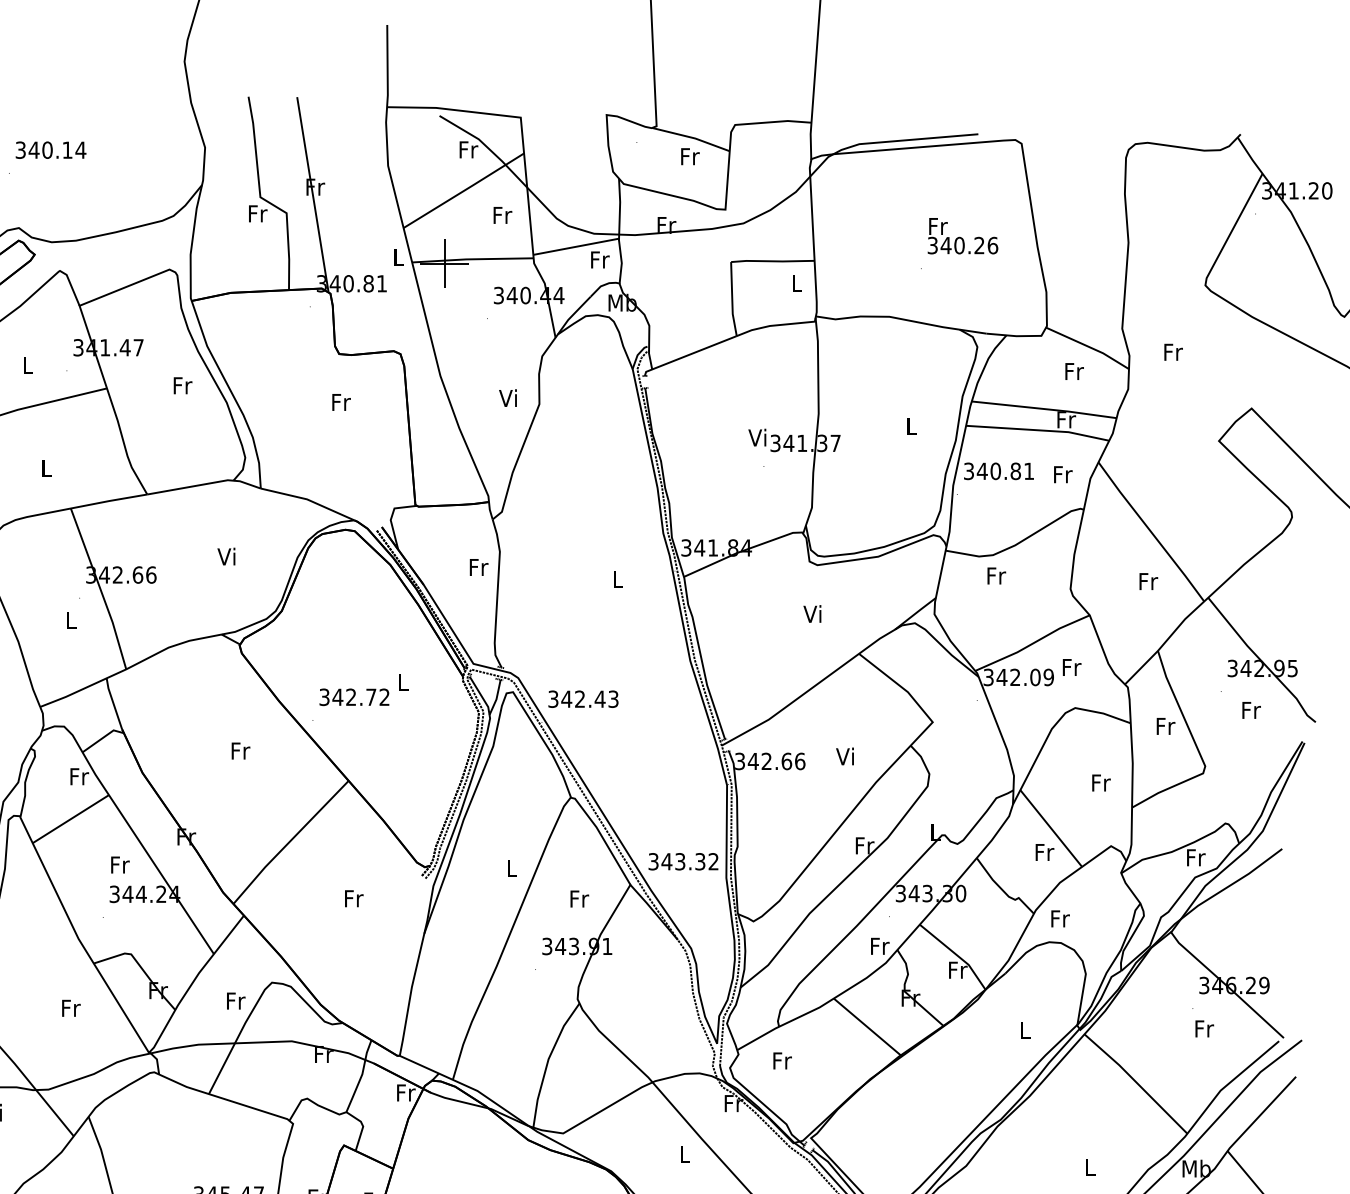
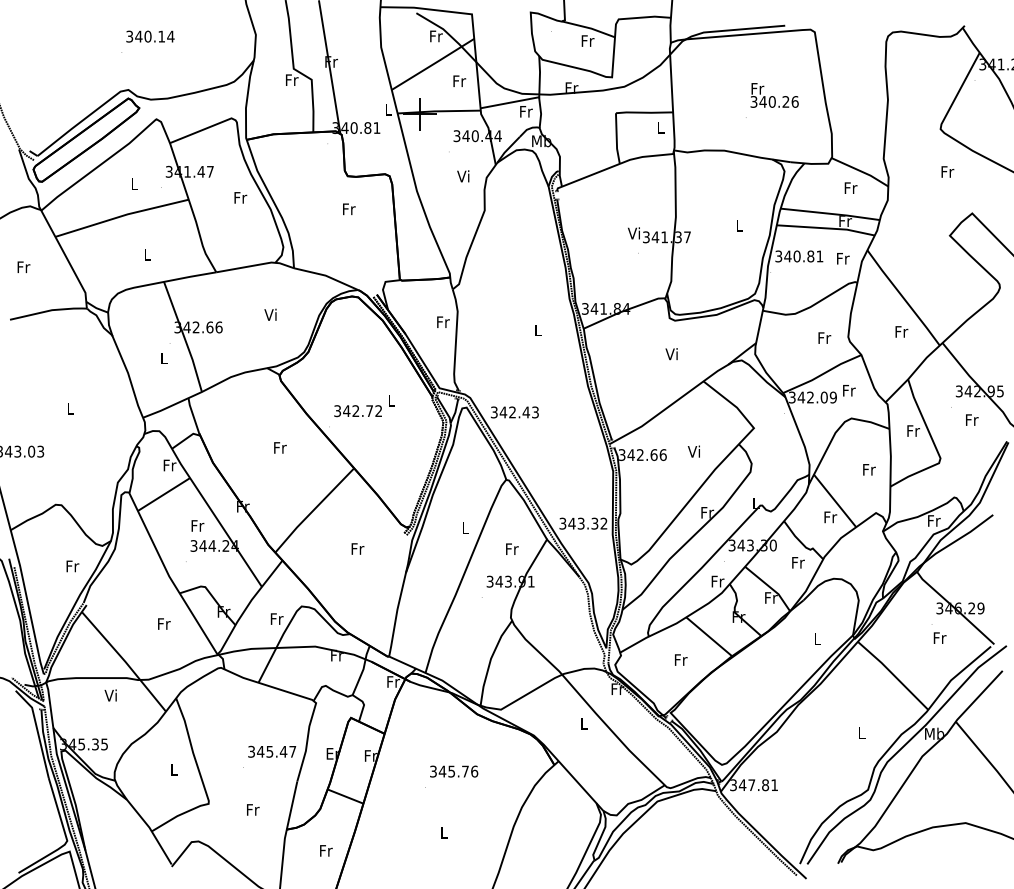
text: (1173, 351) -> (947, 171), moved
text: (508, 398) -> (463, 176), moved
text: (996, 575) -> (824, 337), moved
text: (1060, 918) -> (798, 562), moved
text: (783, 1060) -> (681, 659), moved

